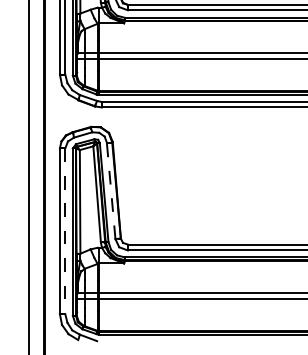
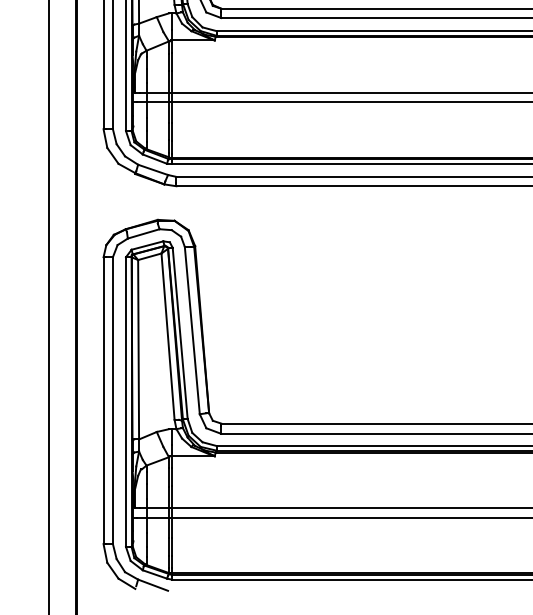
line: (111, 190) -> (192, 330), dashed -> solid
line: (65, 231) -> (113, 400), dashed -> solid

